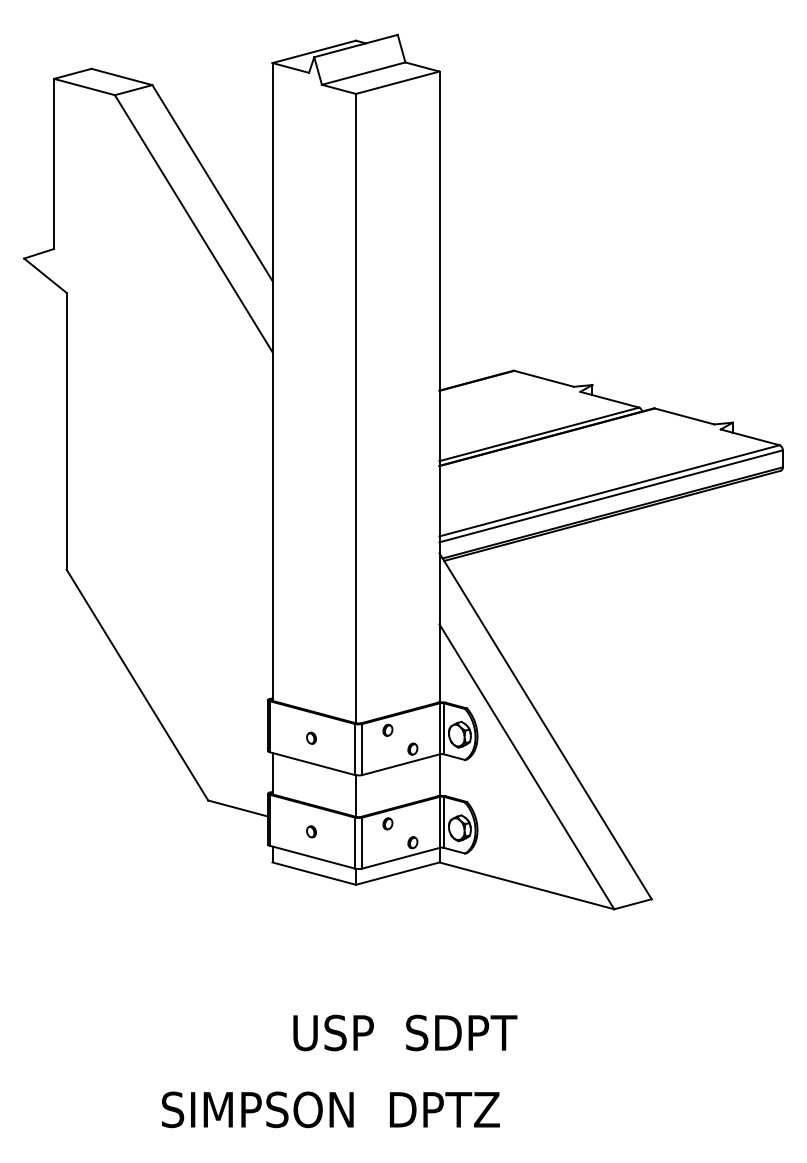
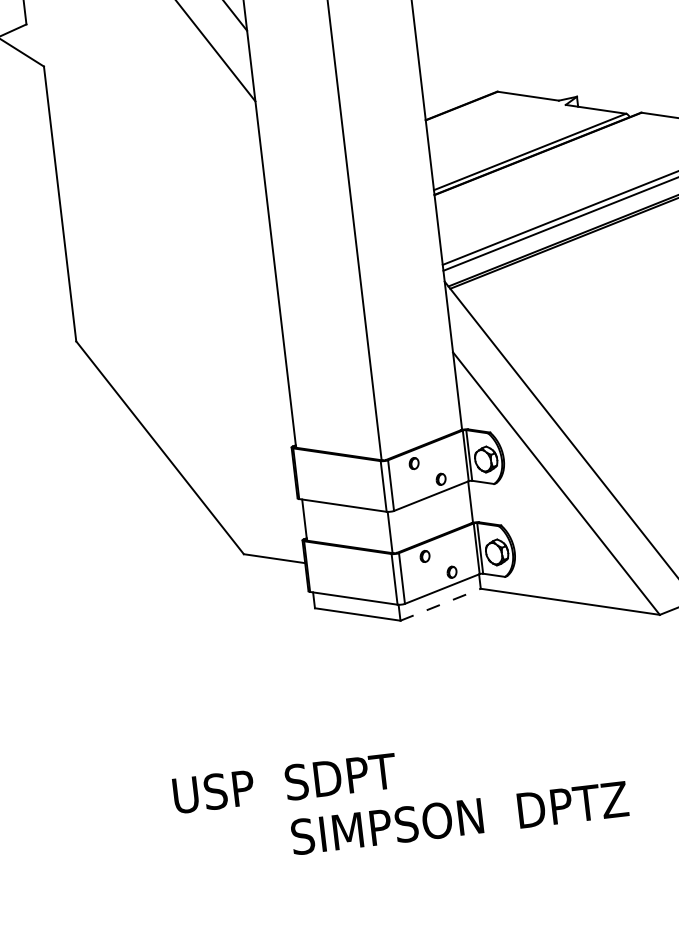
part: (311, 737) -> (339, 479), removed
part: (311, 831) -> (350, 572), removed
line: (398, 873) -> (441, 604), solid -> dashed
text: (405, 1032) -> (285, 782), moved
text: (330, 1109) -> (459, 817), moved

